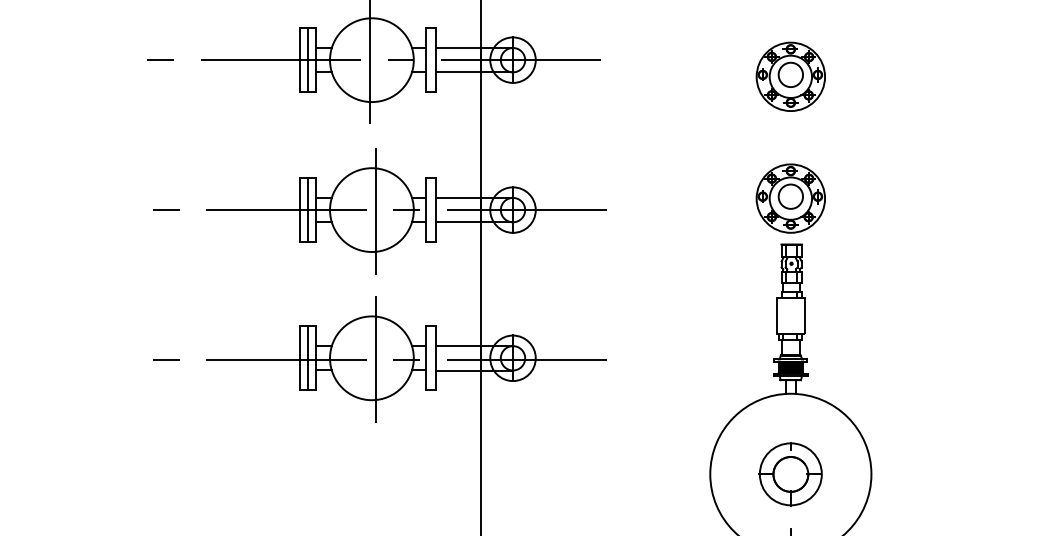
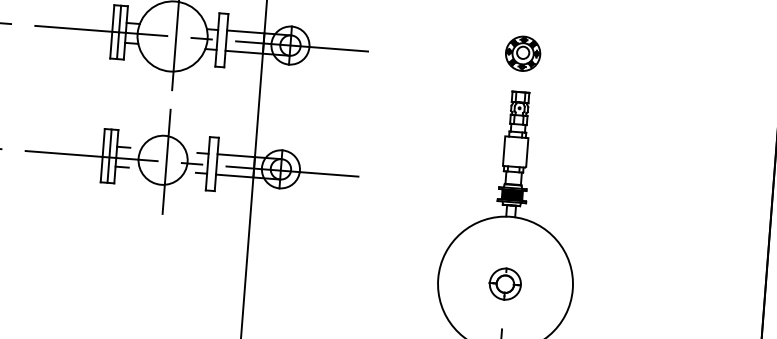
part: (790, 198) -> (522, 53), size x0.6
circle: (371, 358) -> (162, 160), size x0.7
part: (790, 474) -> (505, 284), size x0.6

